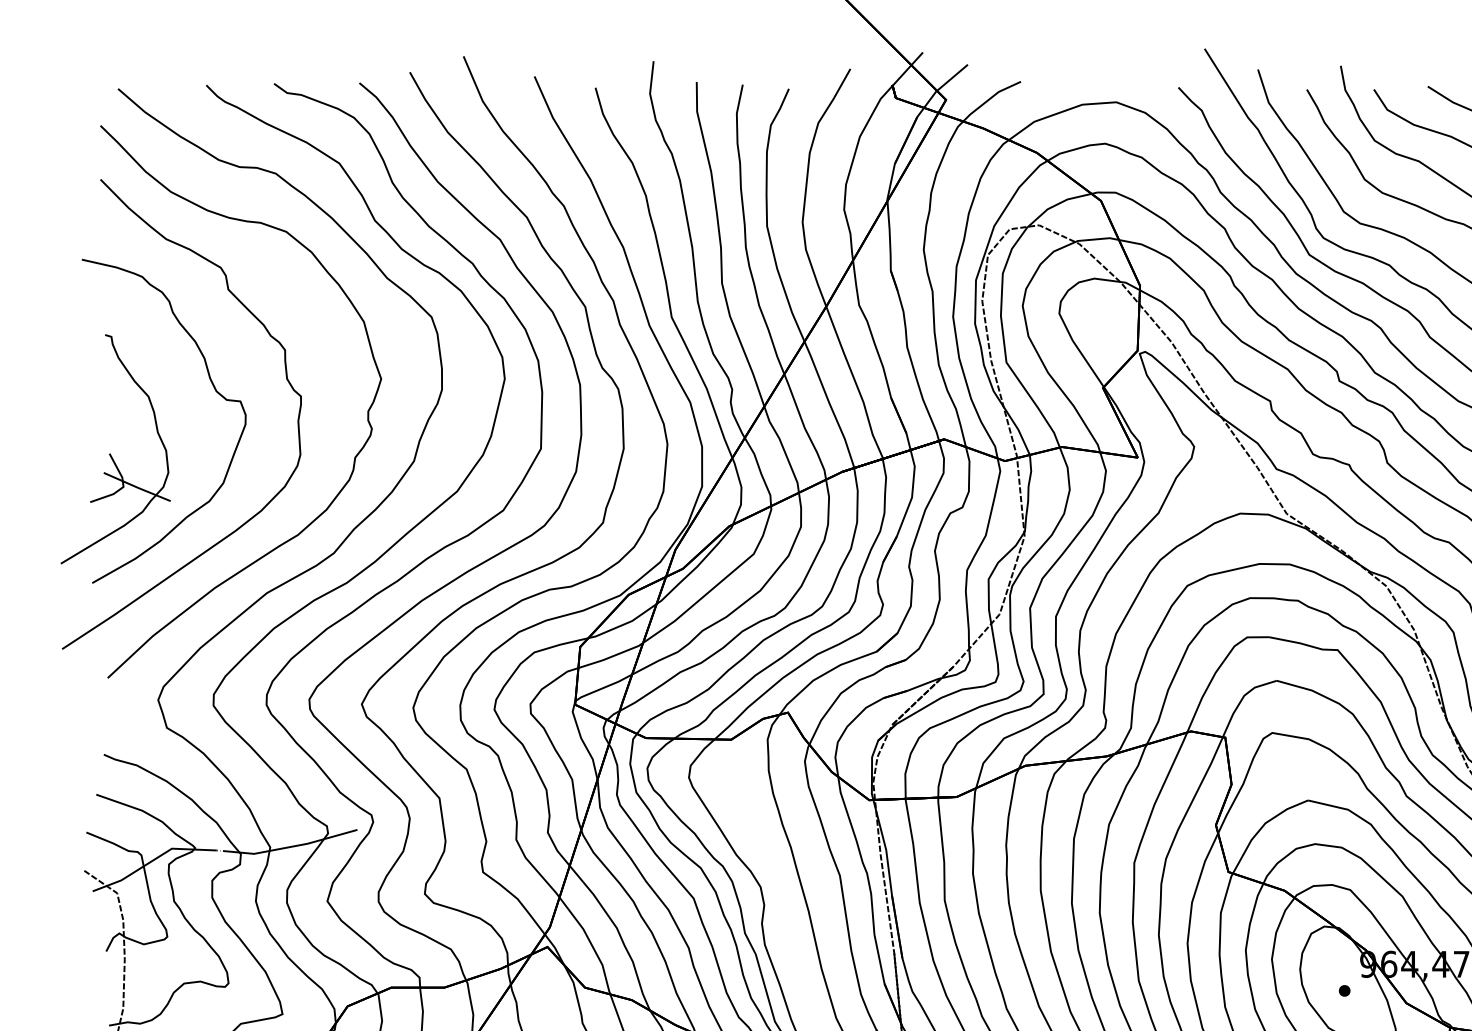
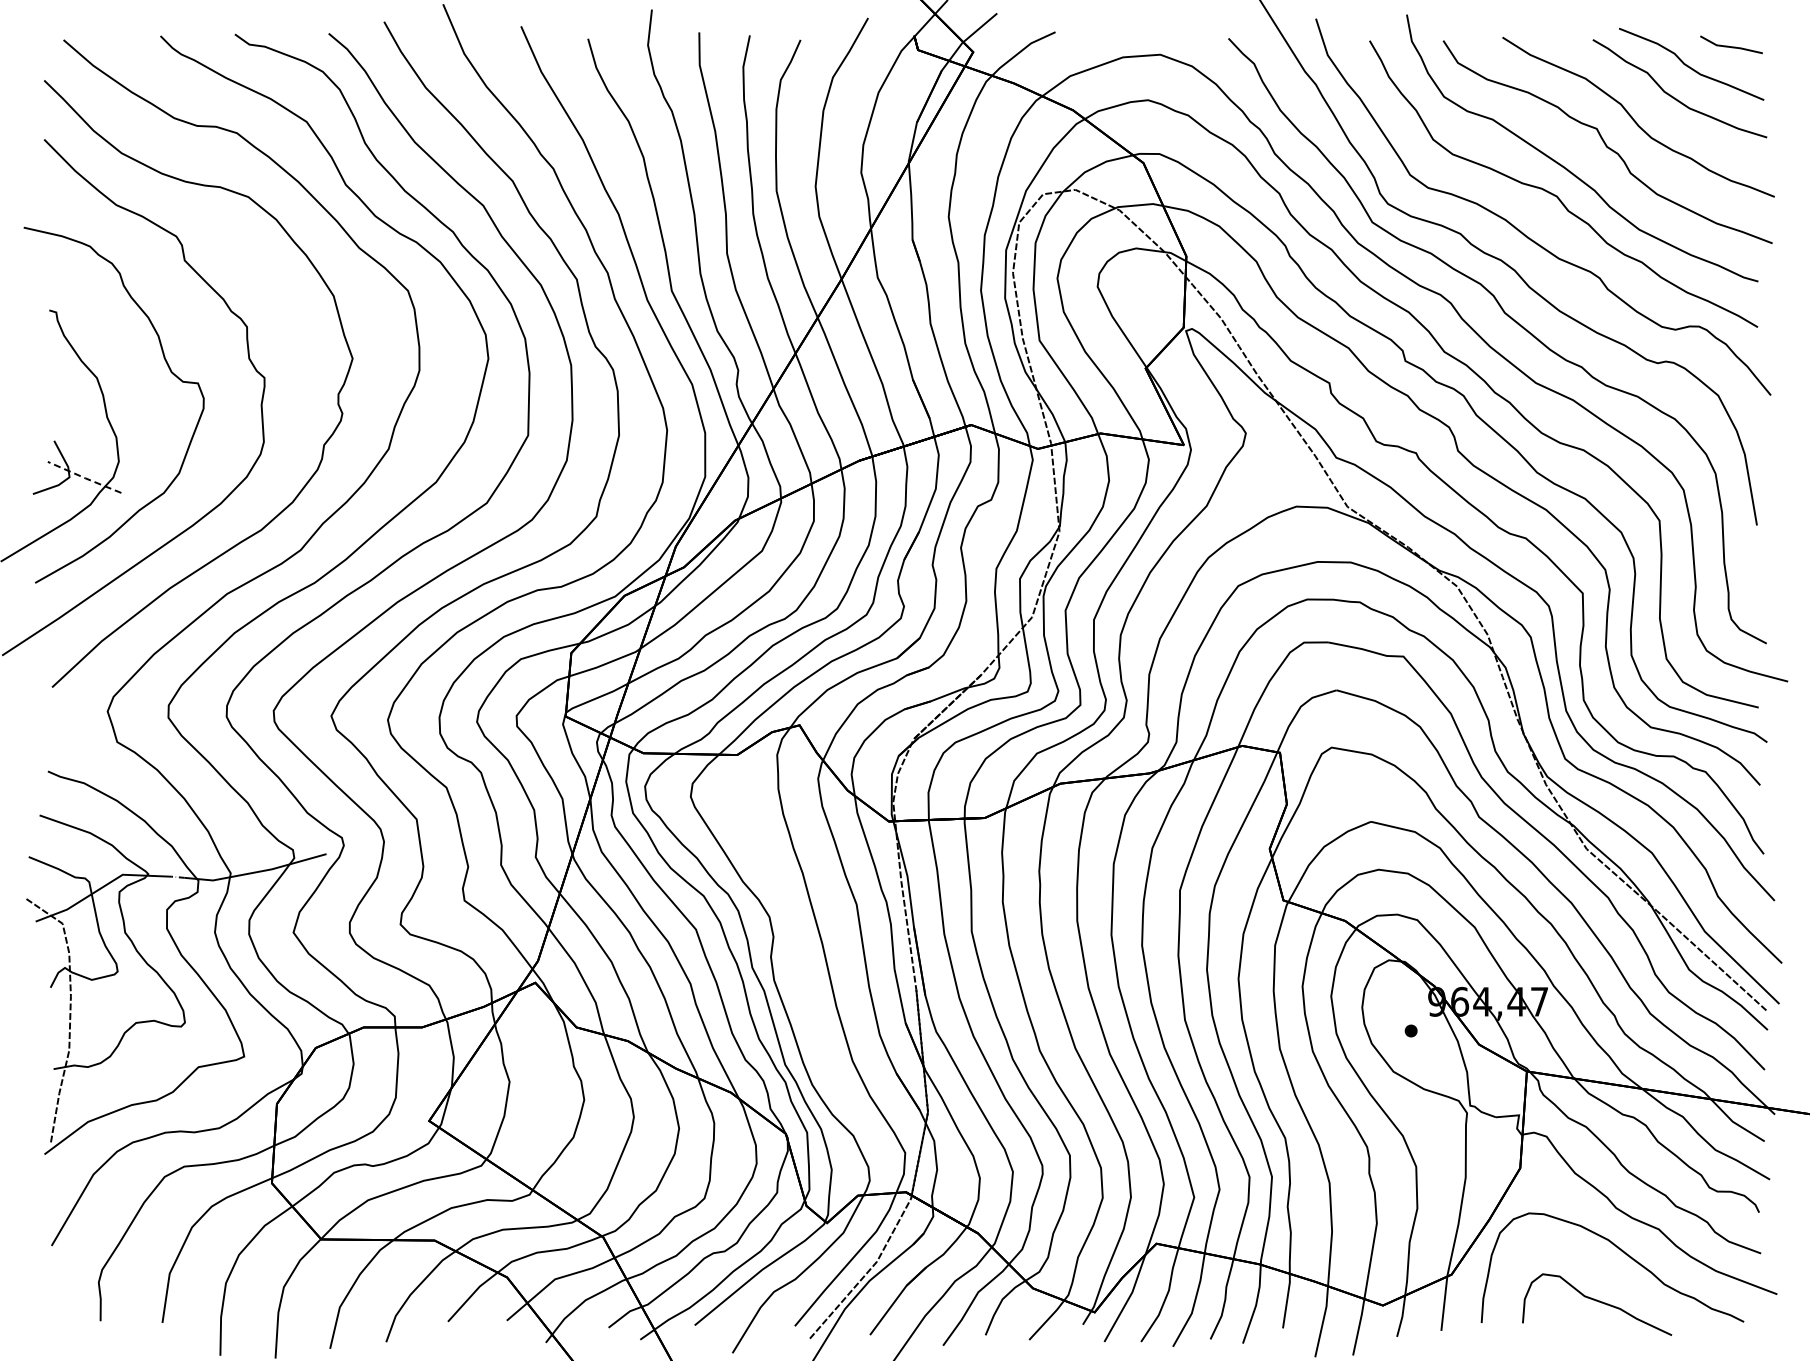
line: (137, 487) -> (84, 477), solid -> dashed

